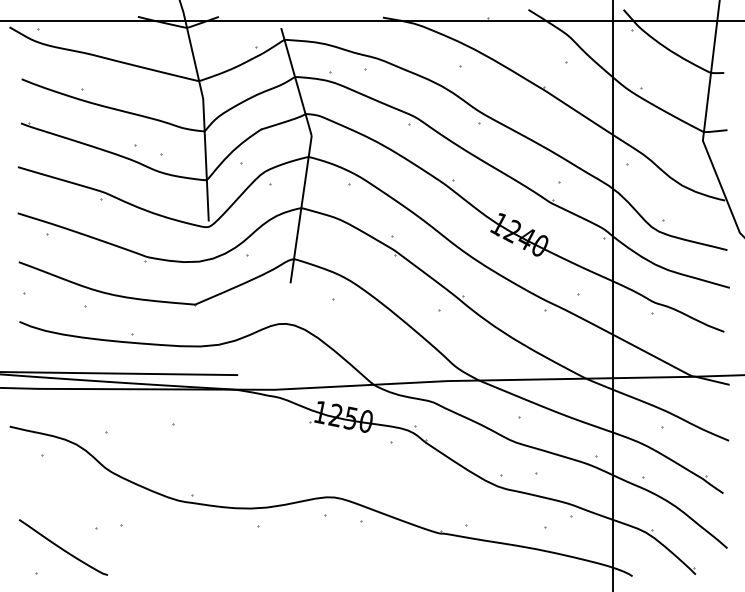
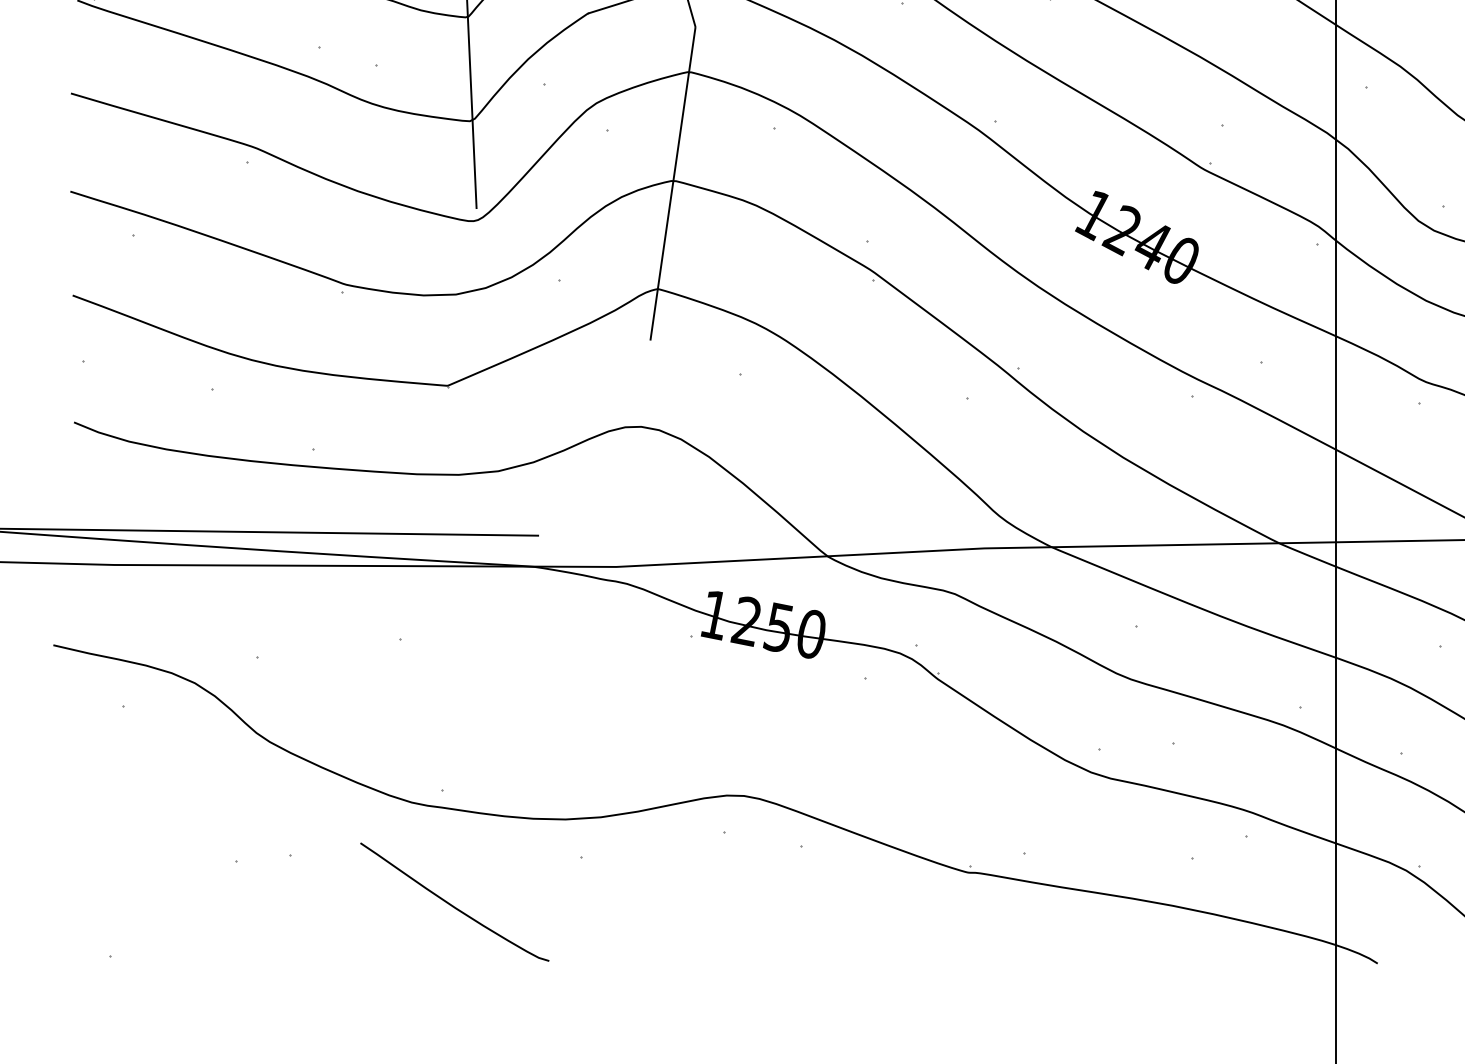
curve: (61, 547) -> (450, 902), moved

